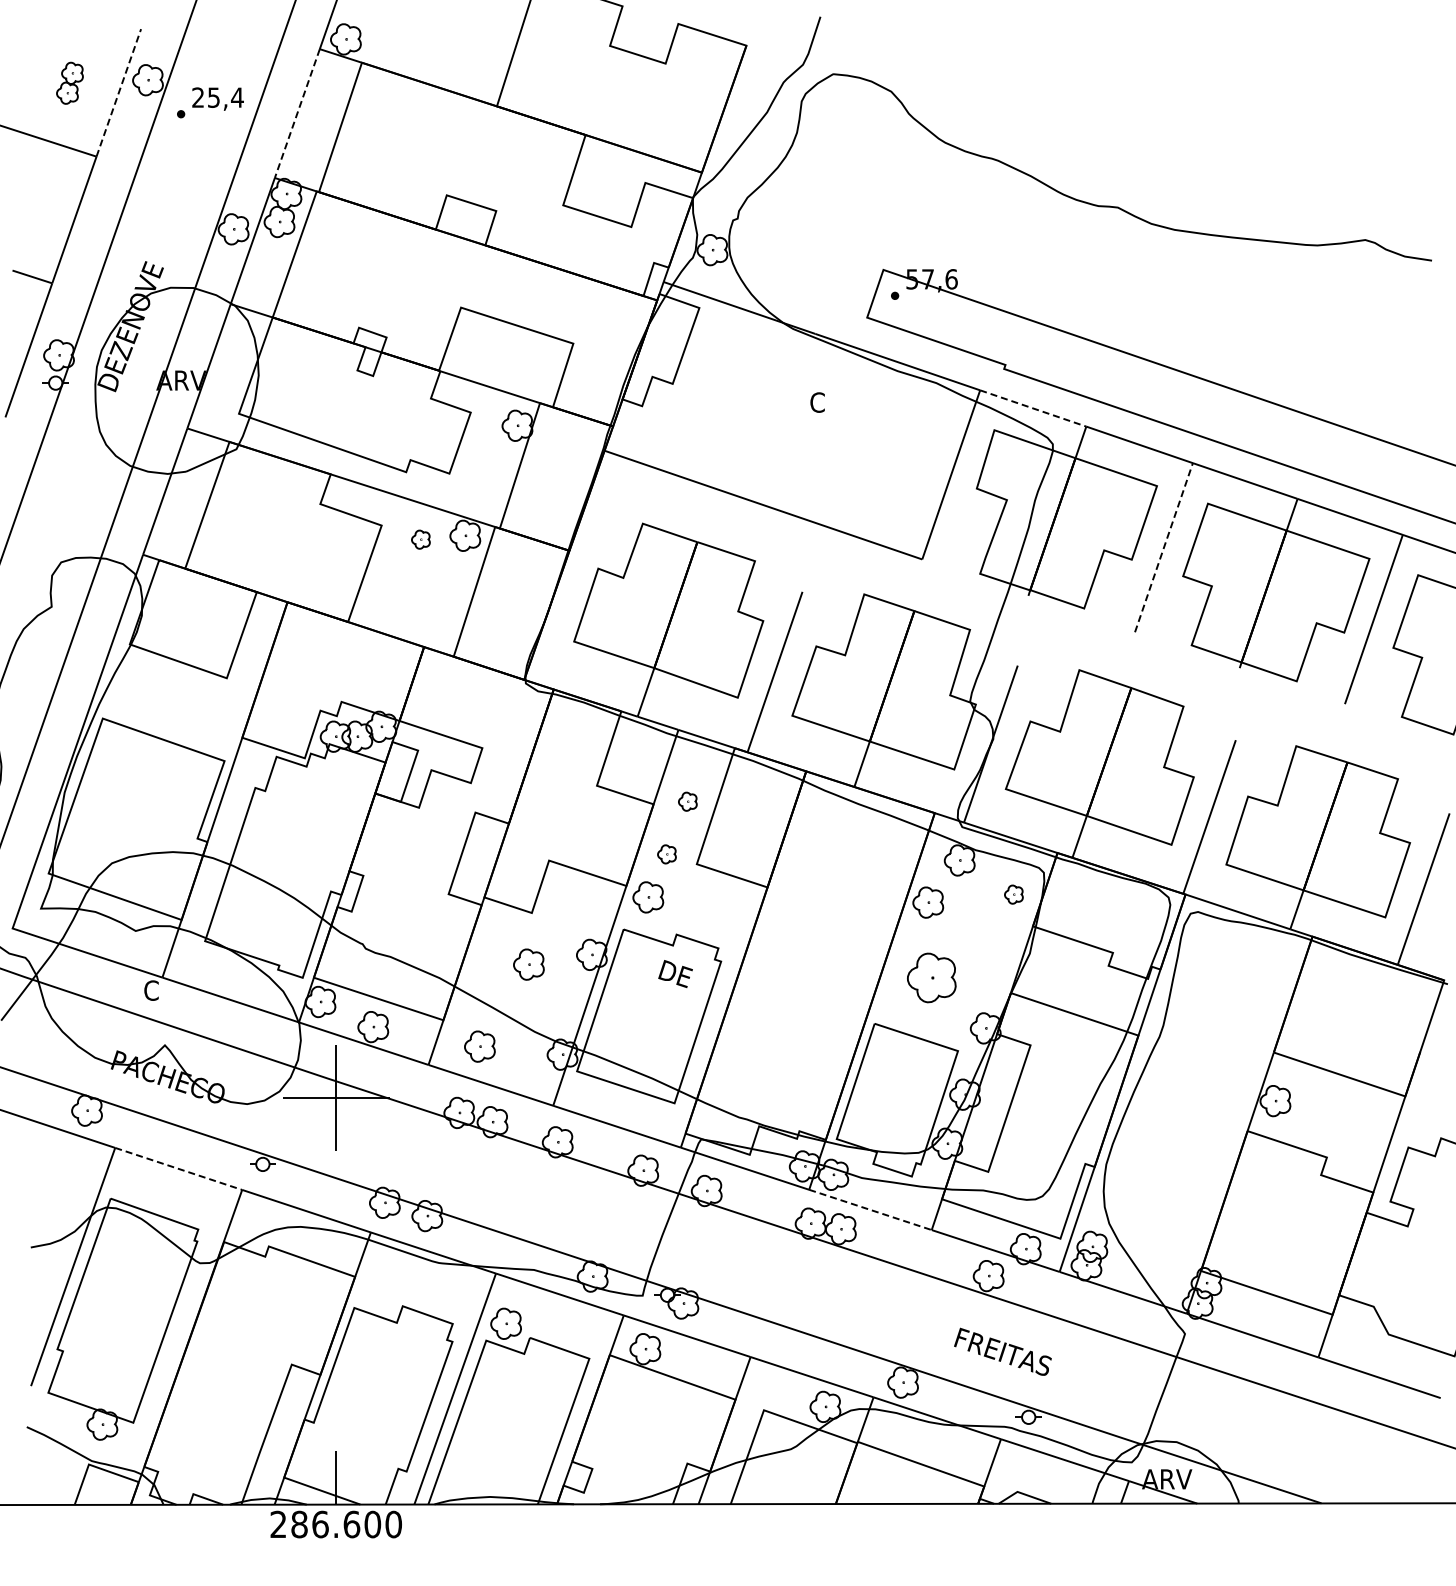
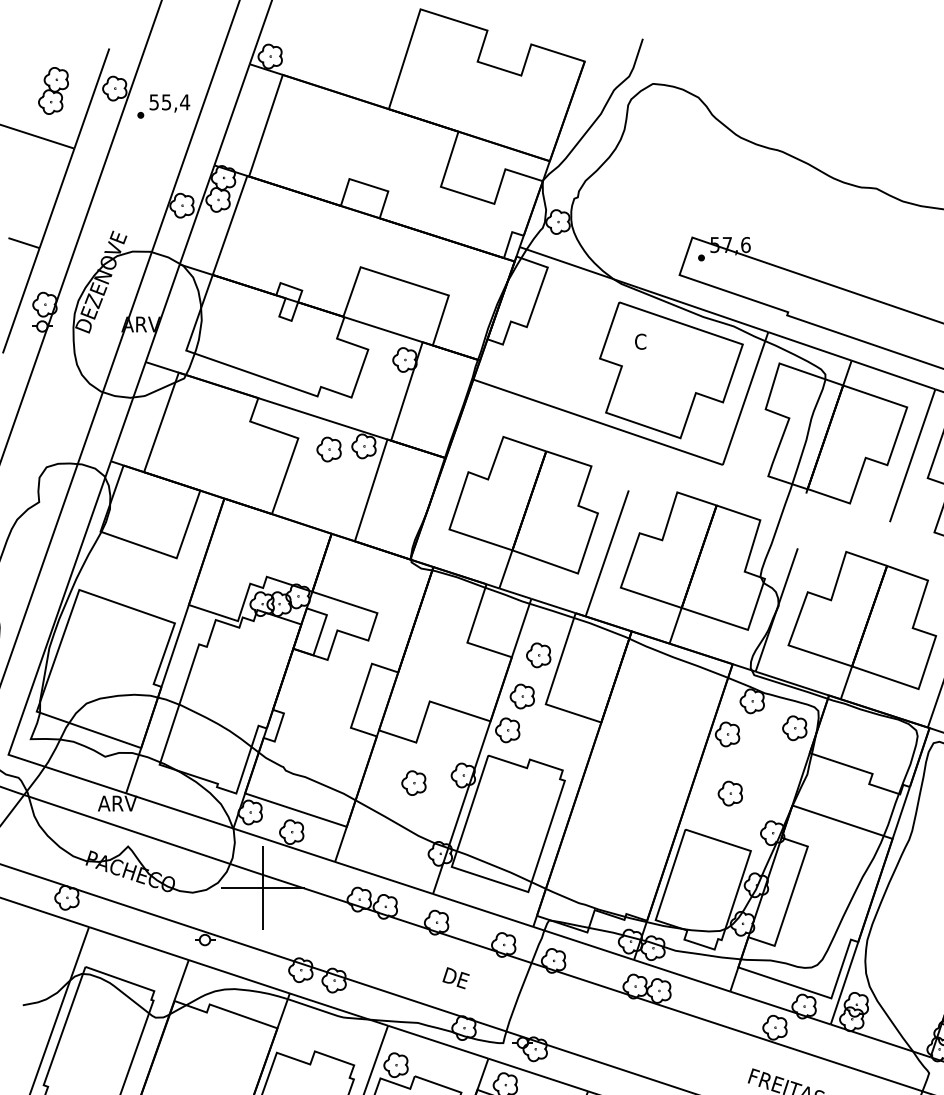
part: (69, 83) -> (53, 91), size x1.43
line: (118, 92) -> (91, 98), dashed -> solid
text: (197, 97) -> (153, 102), 25,4 -> 55,4
line: (297, 114) -> (232, 115), dashed -> solid
line: (1033, 408) -> (810, 346), dashed -> solid
part: (856, 438) -> (671, 369), added
part: (420, 539) -> (328, 449), size x1.67
line: (1164, 547) -> (913, 455), dashed -> solid
part: (687, 801) -> (538, 655), size x1.67
part: (666, 854) -> (521, 696), size x1.67
part: (1013, 894) -> (794, 728), size x1.67
text: (675, 974) -> (456, 978), moved
part: (931, 977) -> (730, 793), size x0.62
text: (151, 990) -> (117, 803), C -> ARV
part: (479, 1046) -> (375, 847), removed
line: (178, 1168) -> (138, 943), dashed -> solid
line: (870, 1209) -> (682, 975), dashed -> solid

